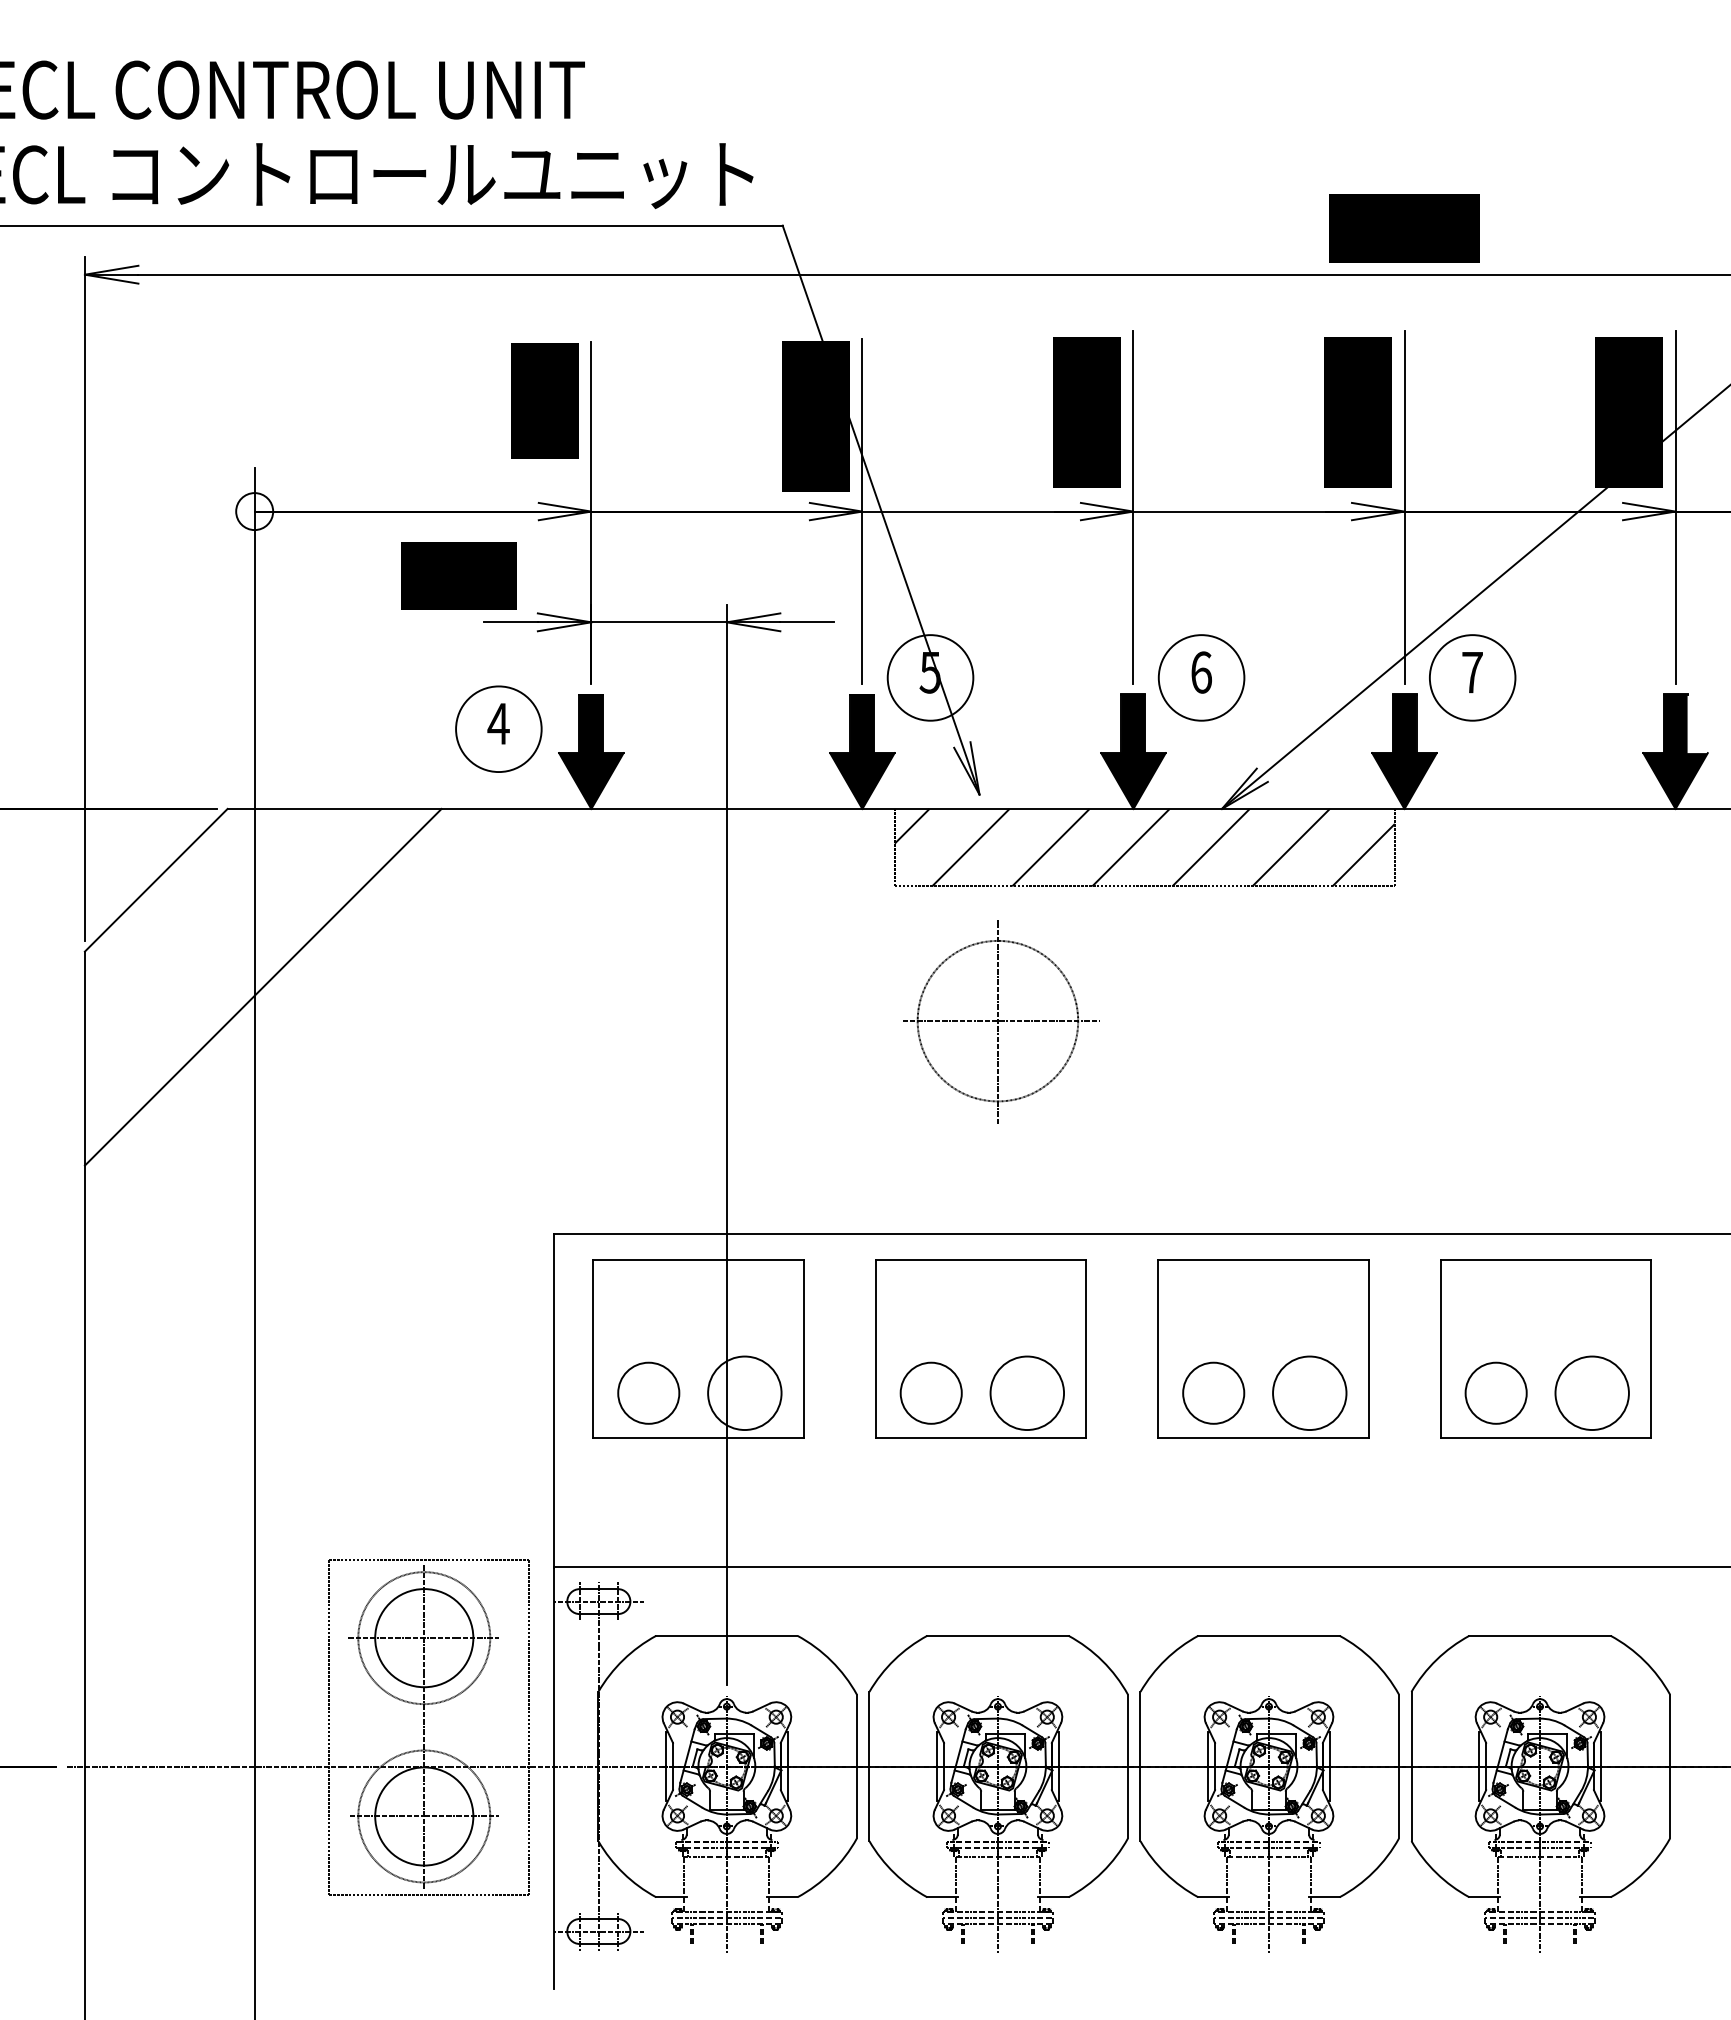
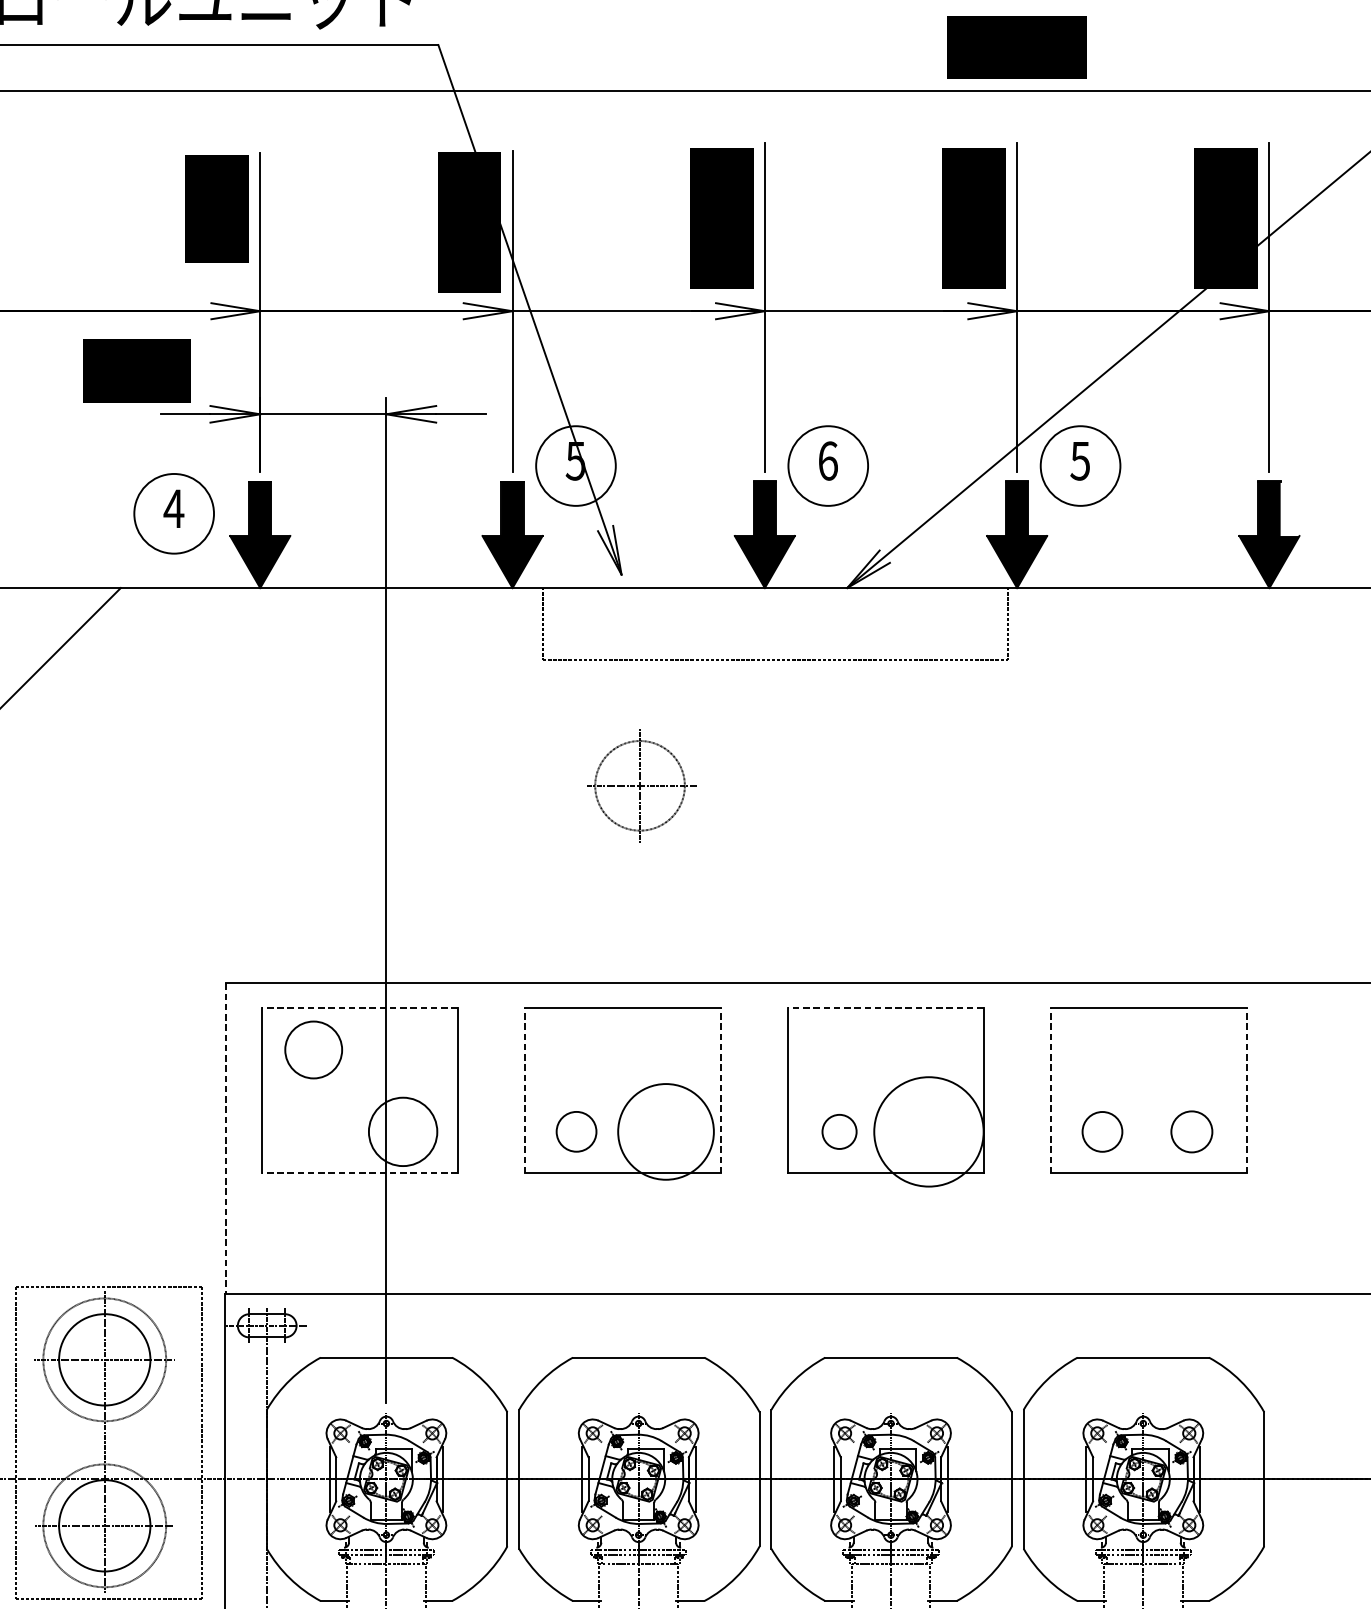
text: (1471, 672) -> (1079, 461), 7 -> 5
hatch: (1144, 847) -> (775, 623), removed
part: (1001, 1021) -> (642, 785), size x0.6
line: (697, 1260) -> (359, 1008), solid -> dashed
line: (1262, 1260) -> (884, 1008), solid -> dashed
line: (875, 1349) -> (524, 1091), solid -> dashed
line: (1086, 1349) -> (721, 1091), solid -> dashed
line: (1440, 1349) -> (1050, 1091), solid -> dashed
line: (1650, 1349) -> (1246, 1091), solid -> dashed
circle: (648, 1392) -> (313, 1049), moved
circle: (930, 1392) -> (575, 1131), size x0.7
circle: (1213, 1392) -> (839, 1131), size x0.6
circle: (1495, 1392) -> (1101, 1131), size x0.7
circle: (1027, 1393) -> (666, 1132), size x1.4
circle: (1309, 1393) -> (928, 1132), size x1.6
circle: (1591, 1393) -> (1191, 1132), size x0.6
line: (554, 1400) -> (225, 1138), solid -> dashed
line: (697, 1437) -> (359, 1173), solid -> dashed

